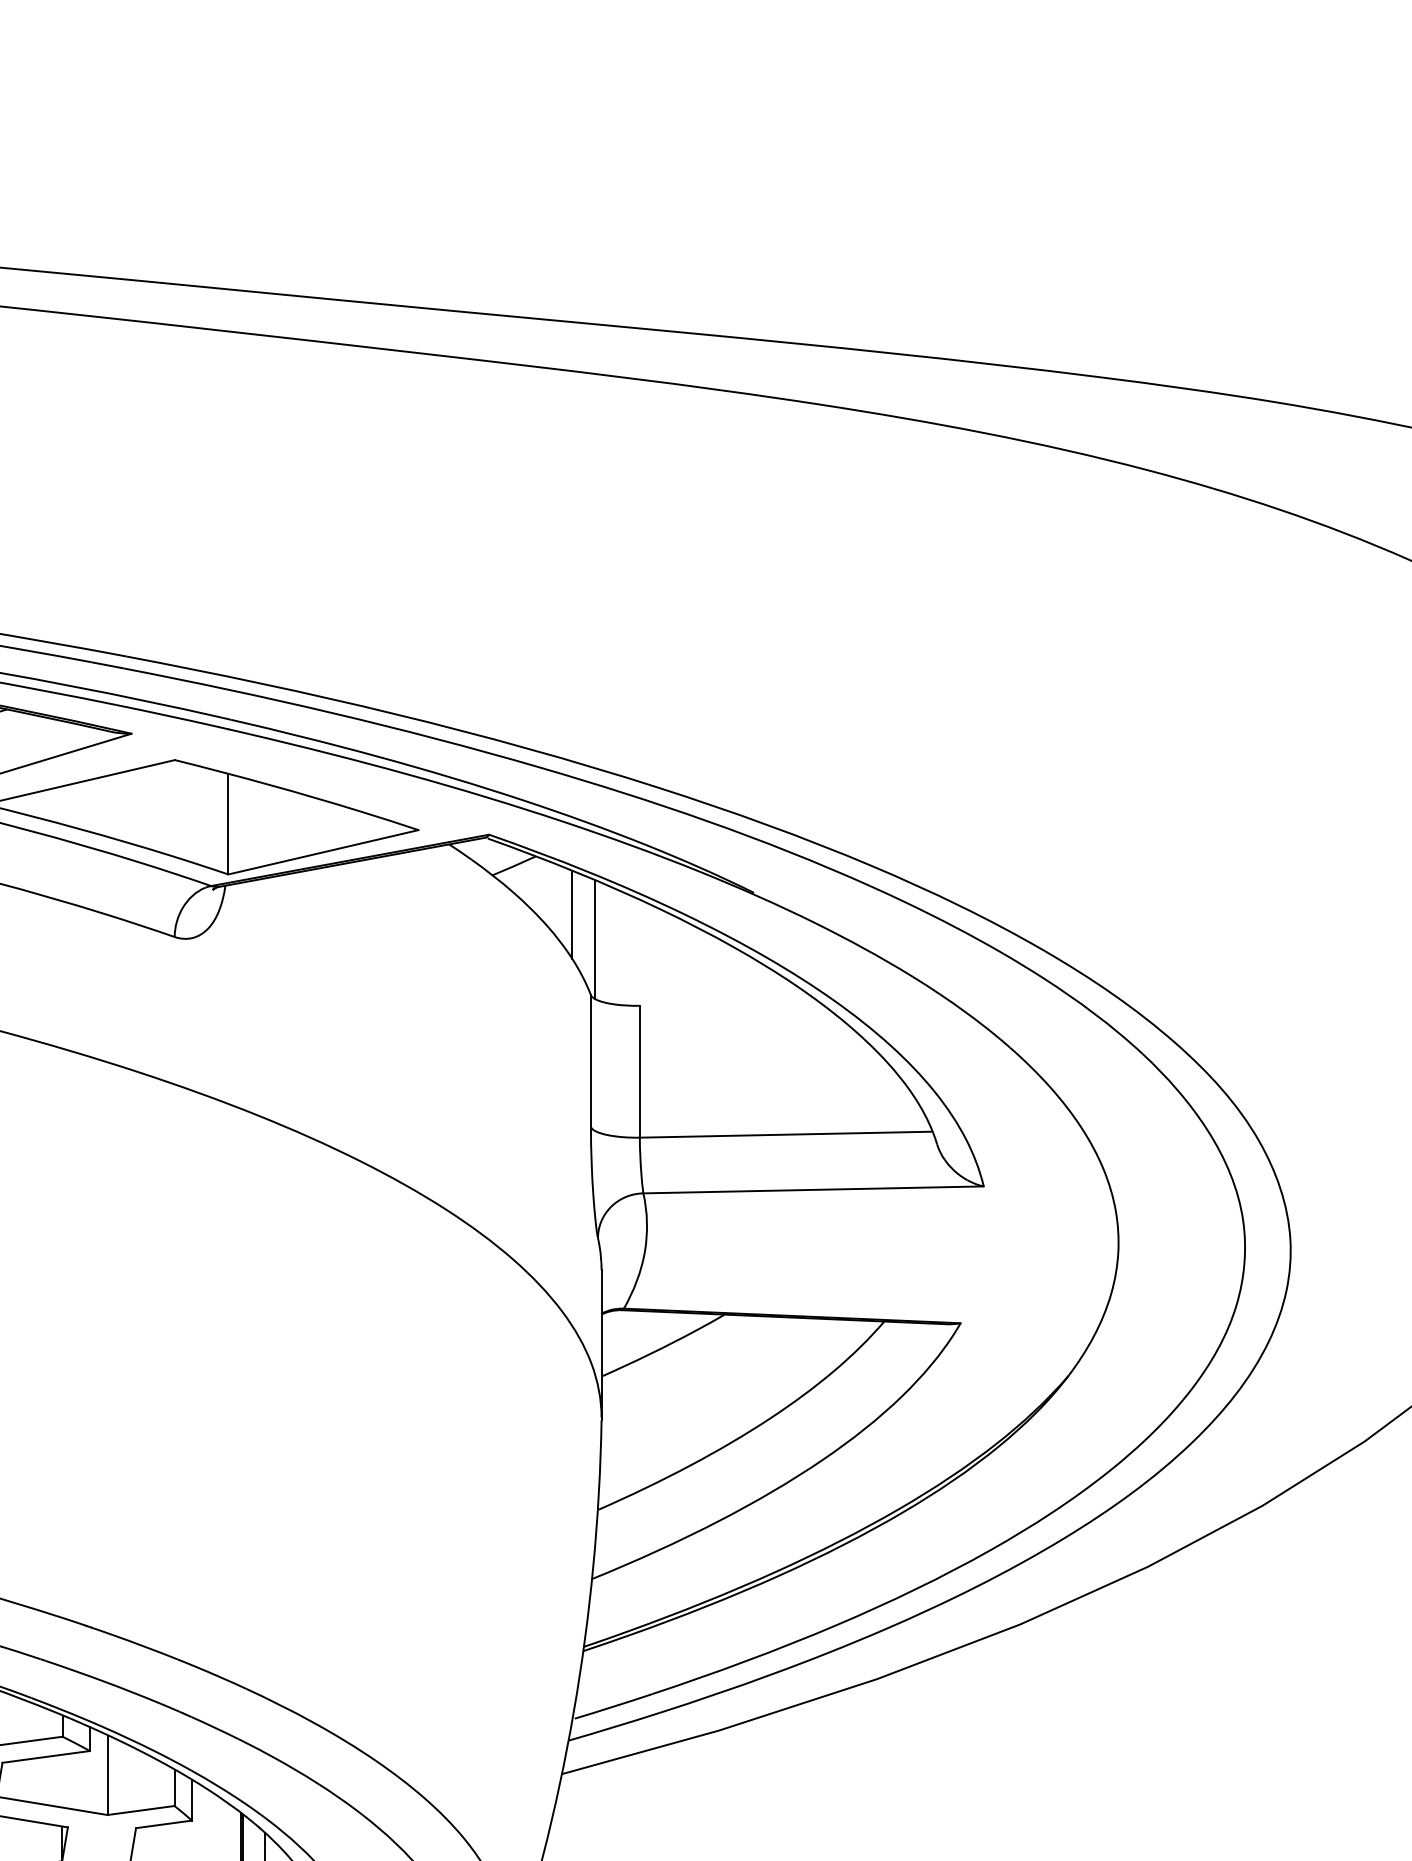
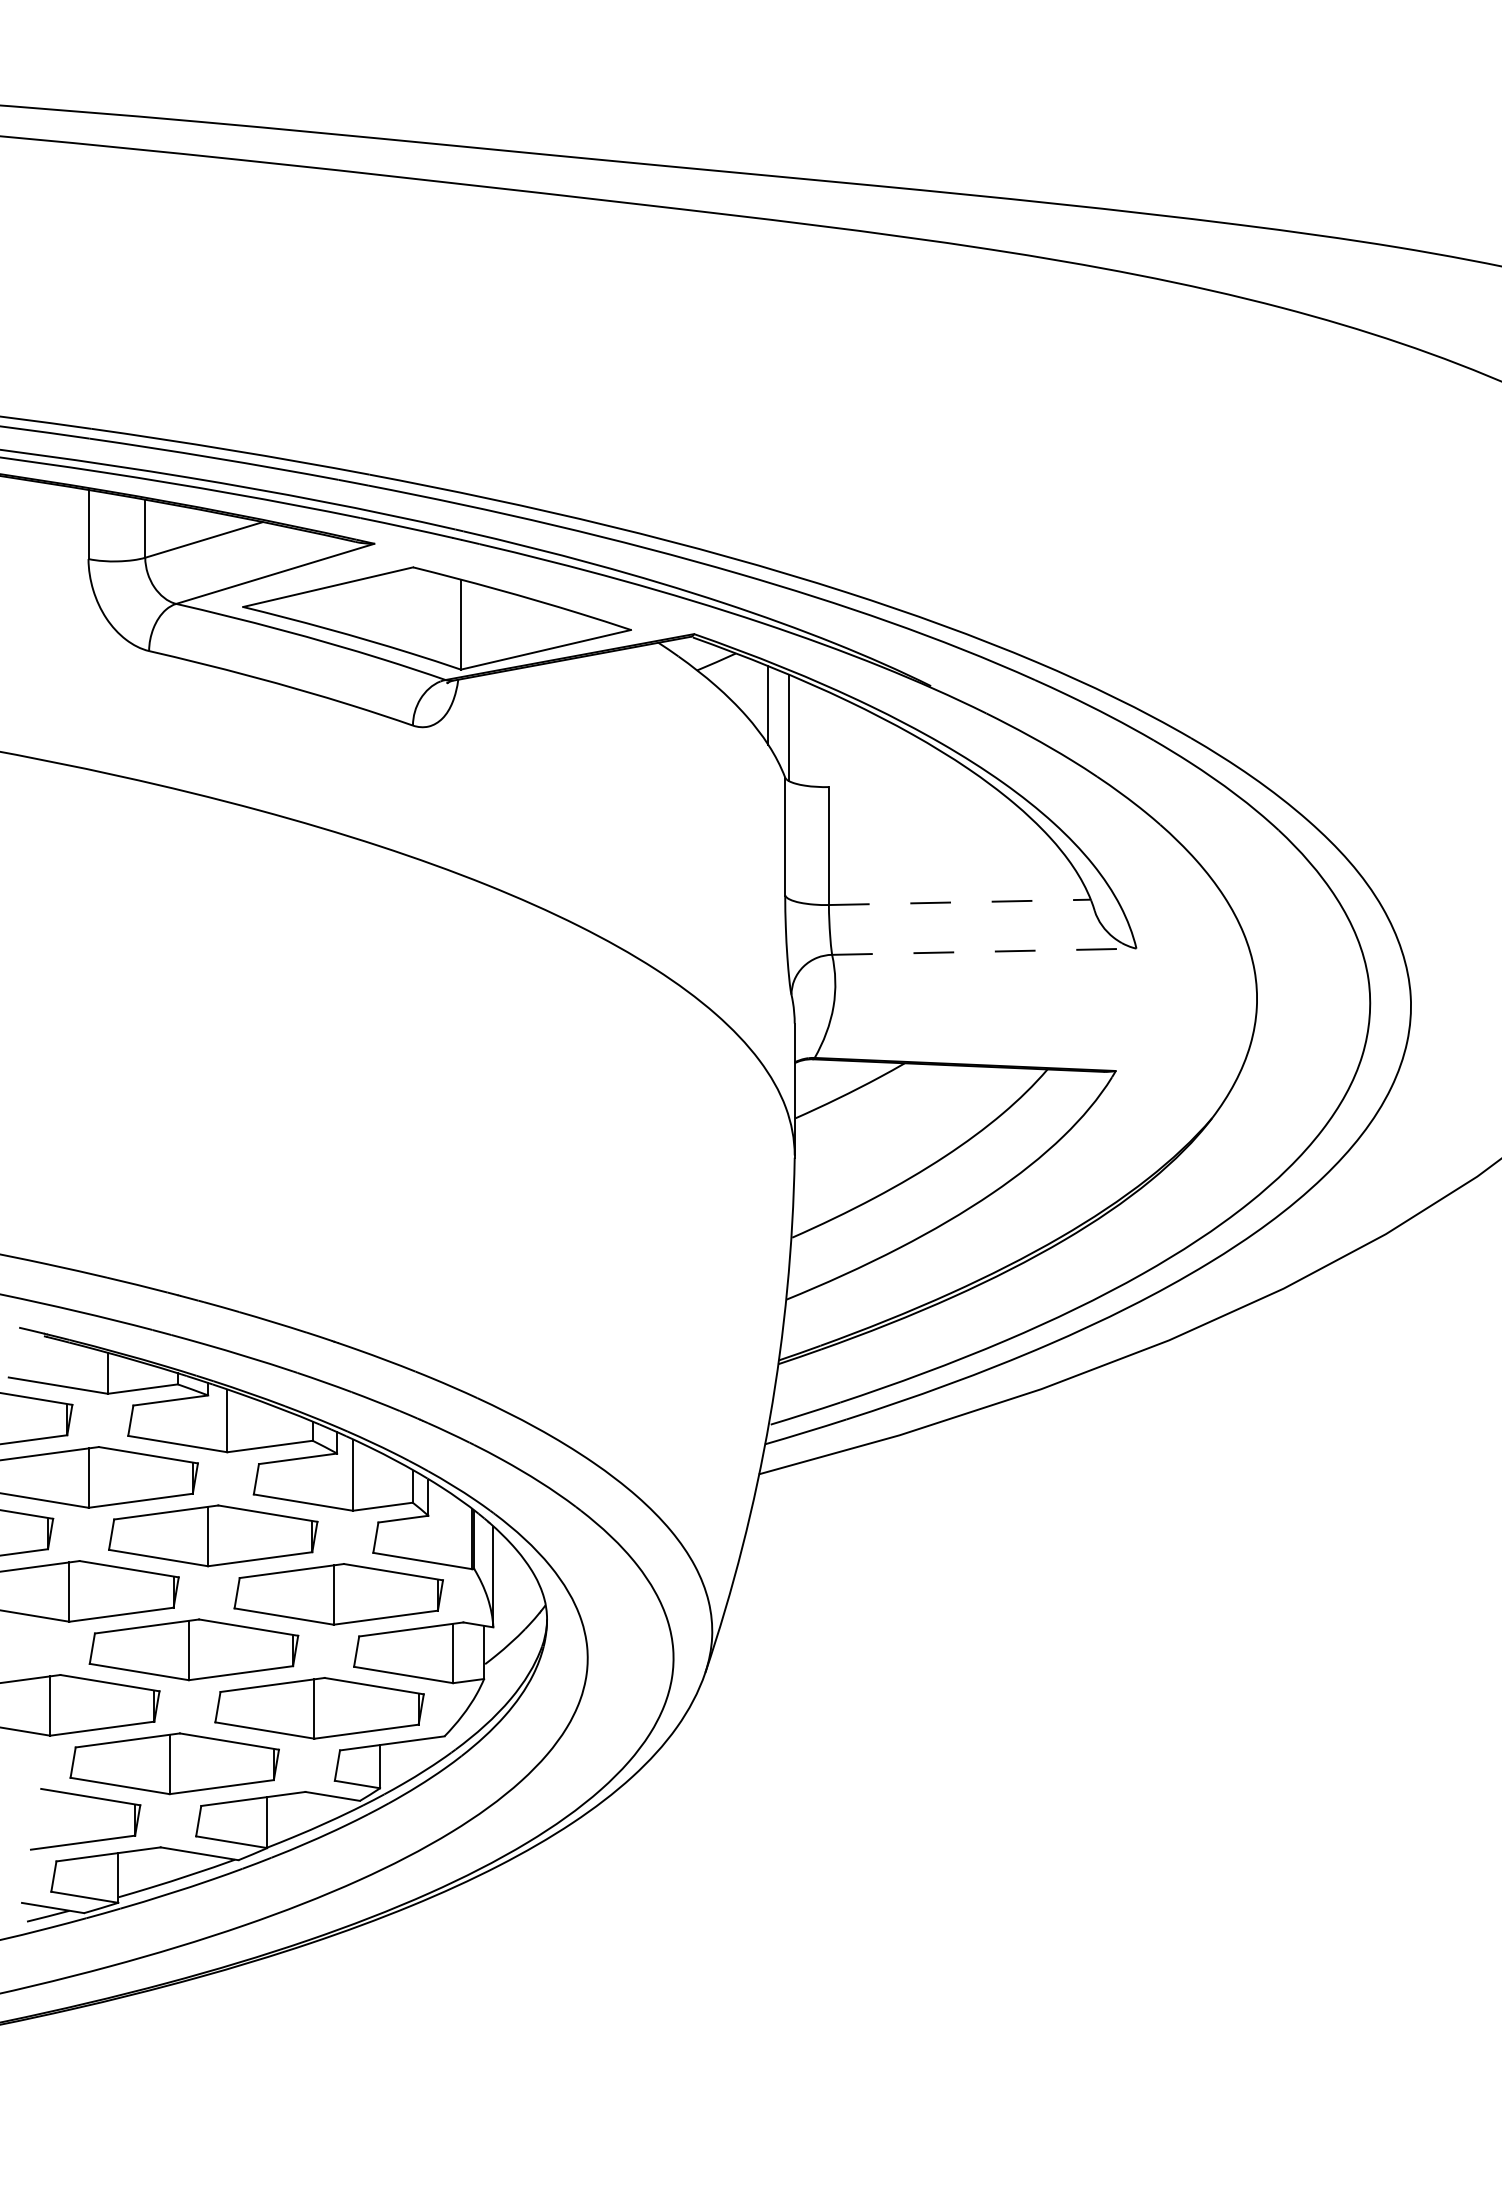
line: (785, 1134) -> (959, 902), solid -> dashed
line: (813, 1189) -> (984, 951), solid -> dashed

